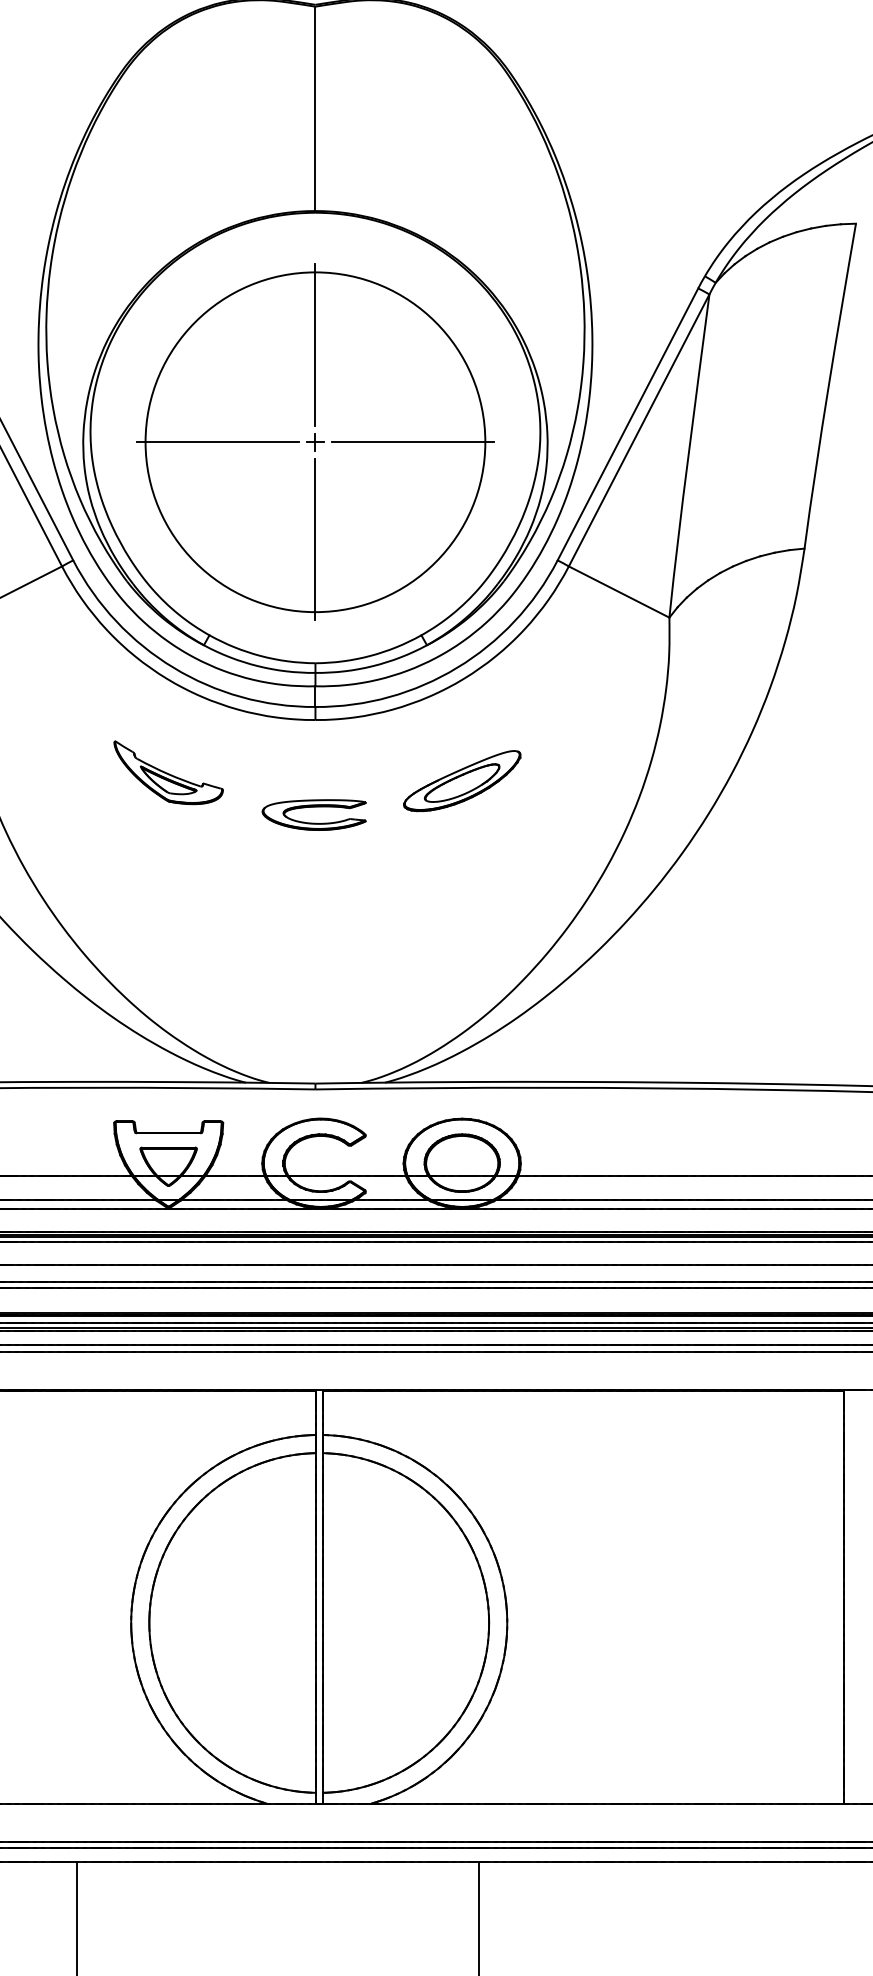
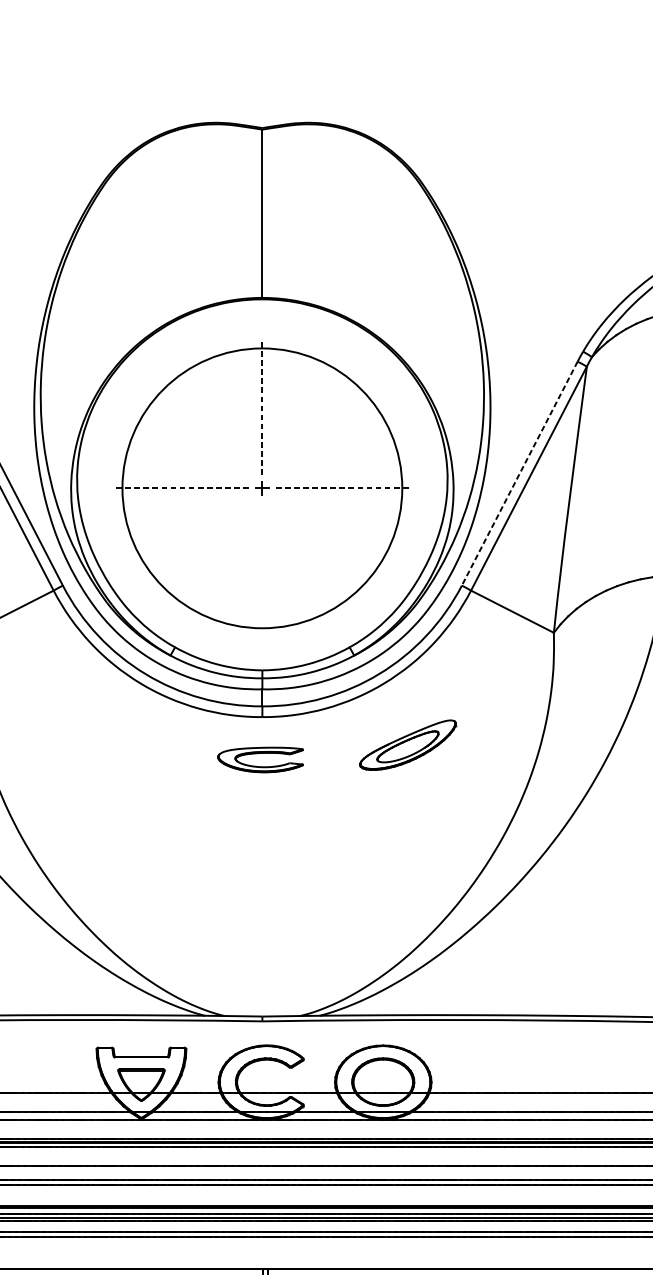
line: (315, 344) -> (262, 407), solid -> dashed
line: (627, 424) -> (519, 473), solid -> dashed
line: (218, 442) -> (182, 488), solid -> dashed
line: (412, 442) -> (342, 488), solid -> dashed
line: (315, 539) -> (262, 568), removed
part: (168, 772) -> (141, 760), removed
part: (462, 781) -> (408, 745), moved
part: (313, 807) -> (259, 753), moved

